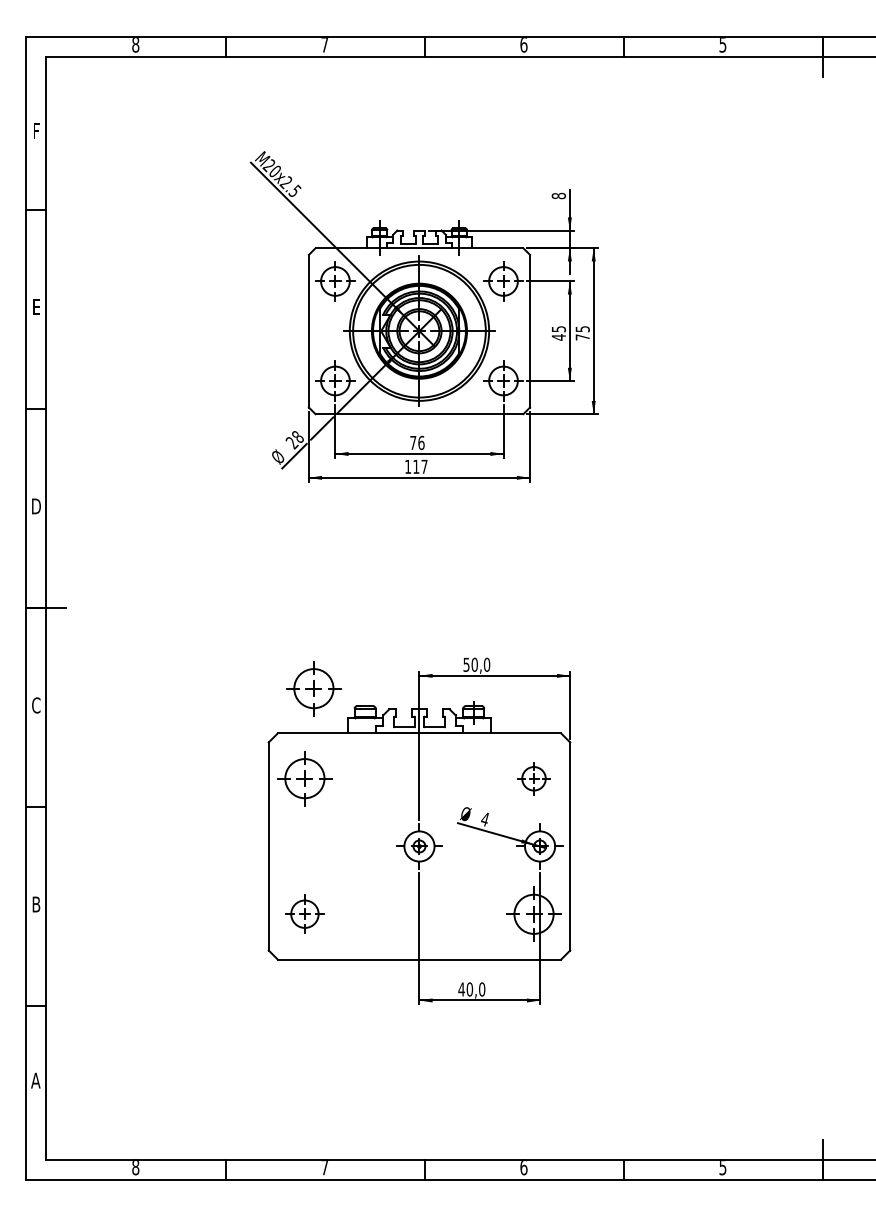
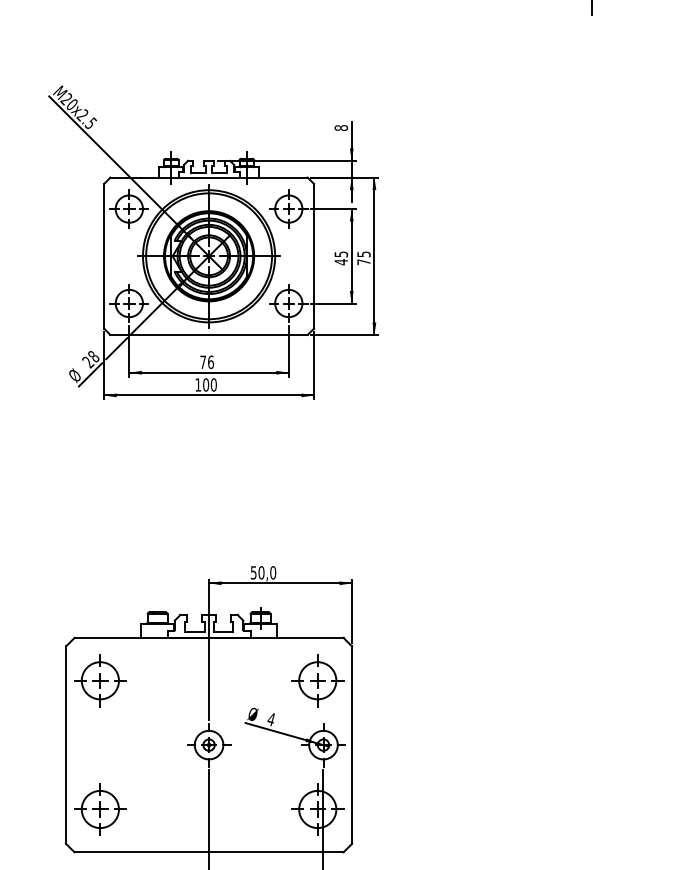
text: (420, 466) -> (210, 384), 117 -> 100
part: (313, 688) -> (108, 595), removed
part: (533, 778) -> (317, 680), size x1.67
part: (304, 913) -> (100, 808), size x1.43

